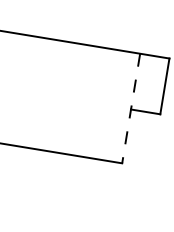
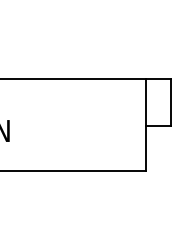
line: (131, 109) -> (146, 125), dashed -> solid

